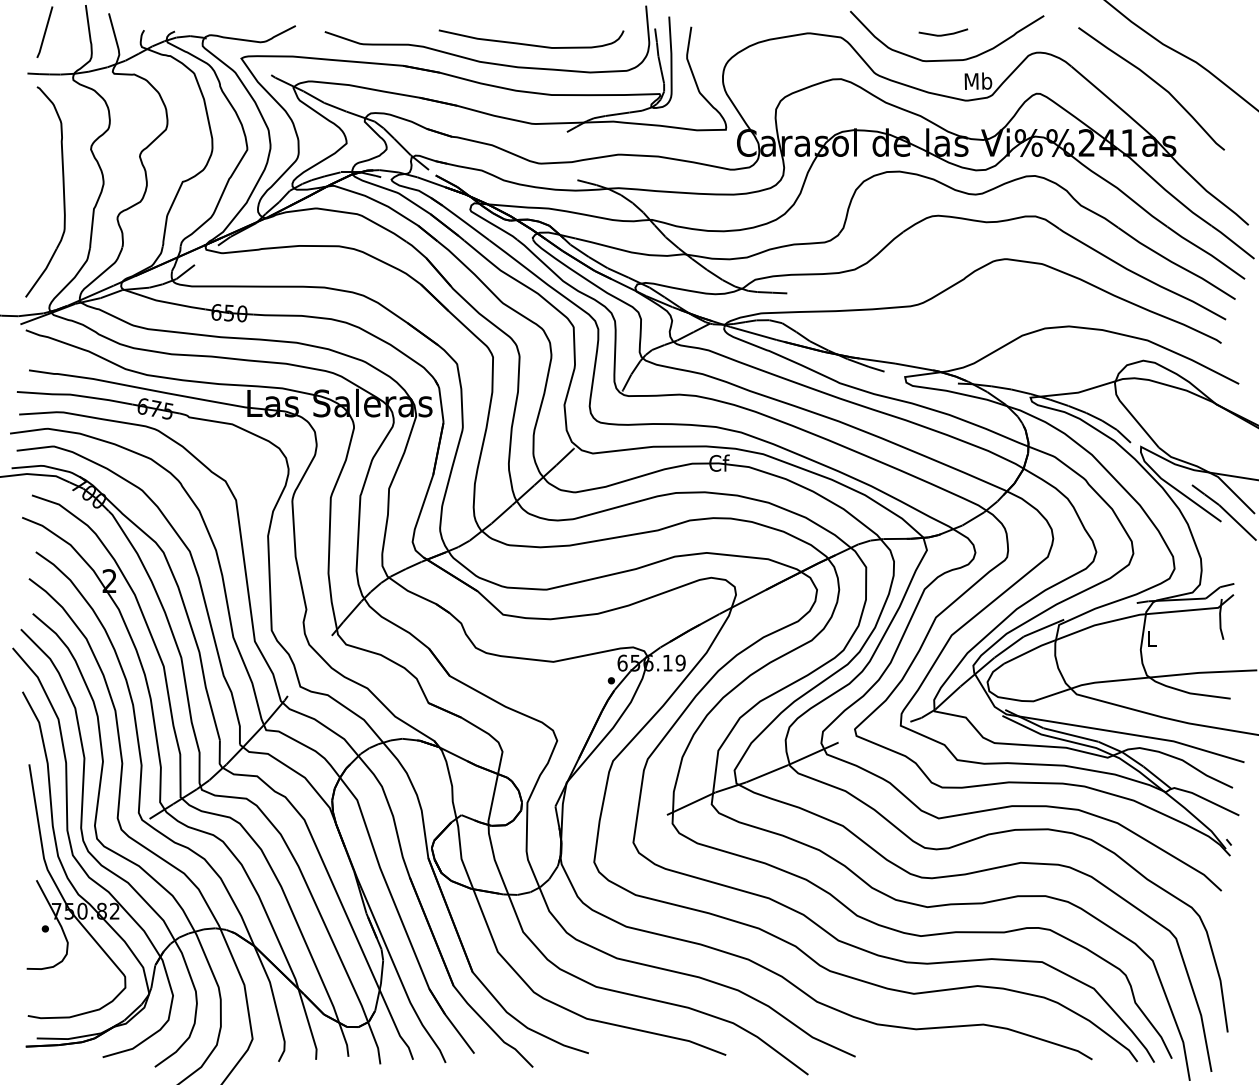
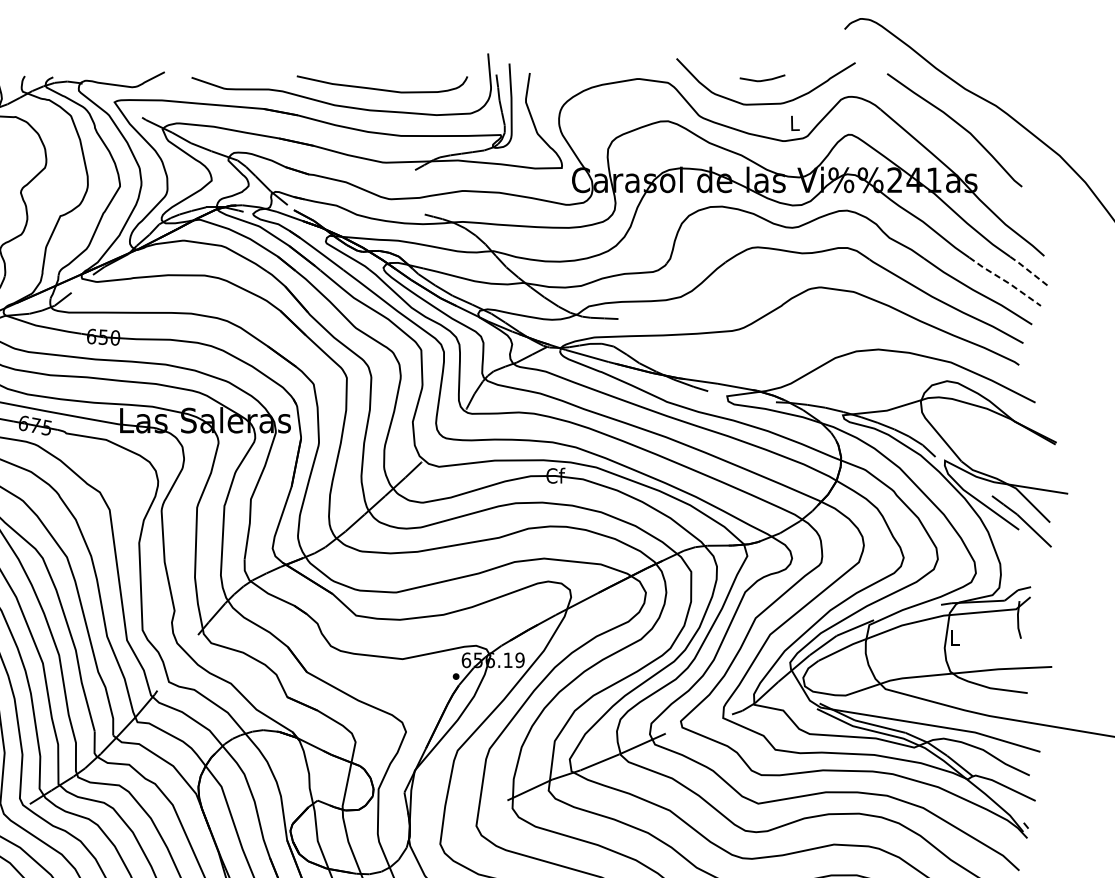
text: (978, 80) -> (794, 122), Mb -> L
line: (1232, 241) -> (1029, 271), solid -> dashed
line: (1206, 252) -> (1005, 281), solid -> dashed

